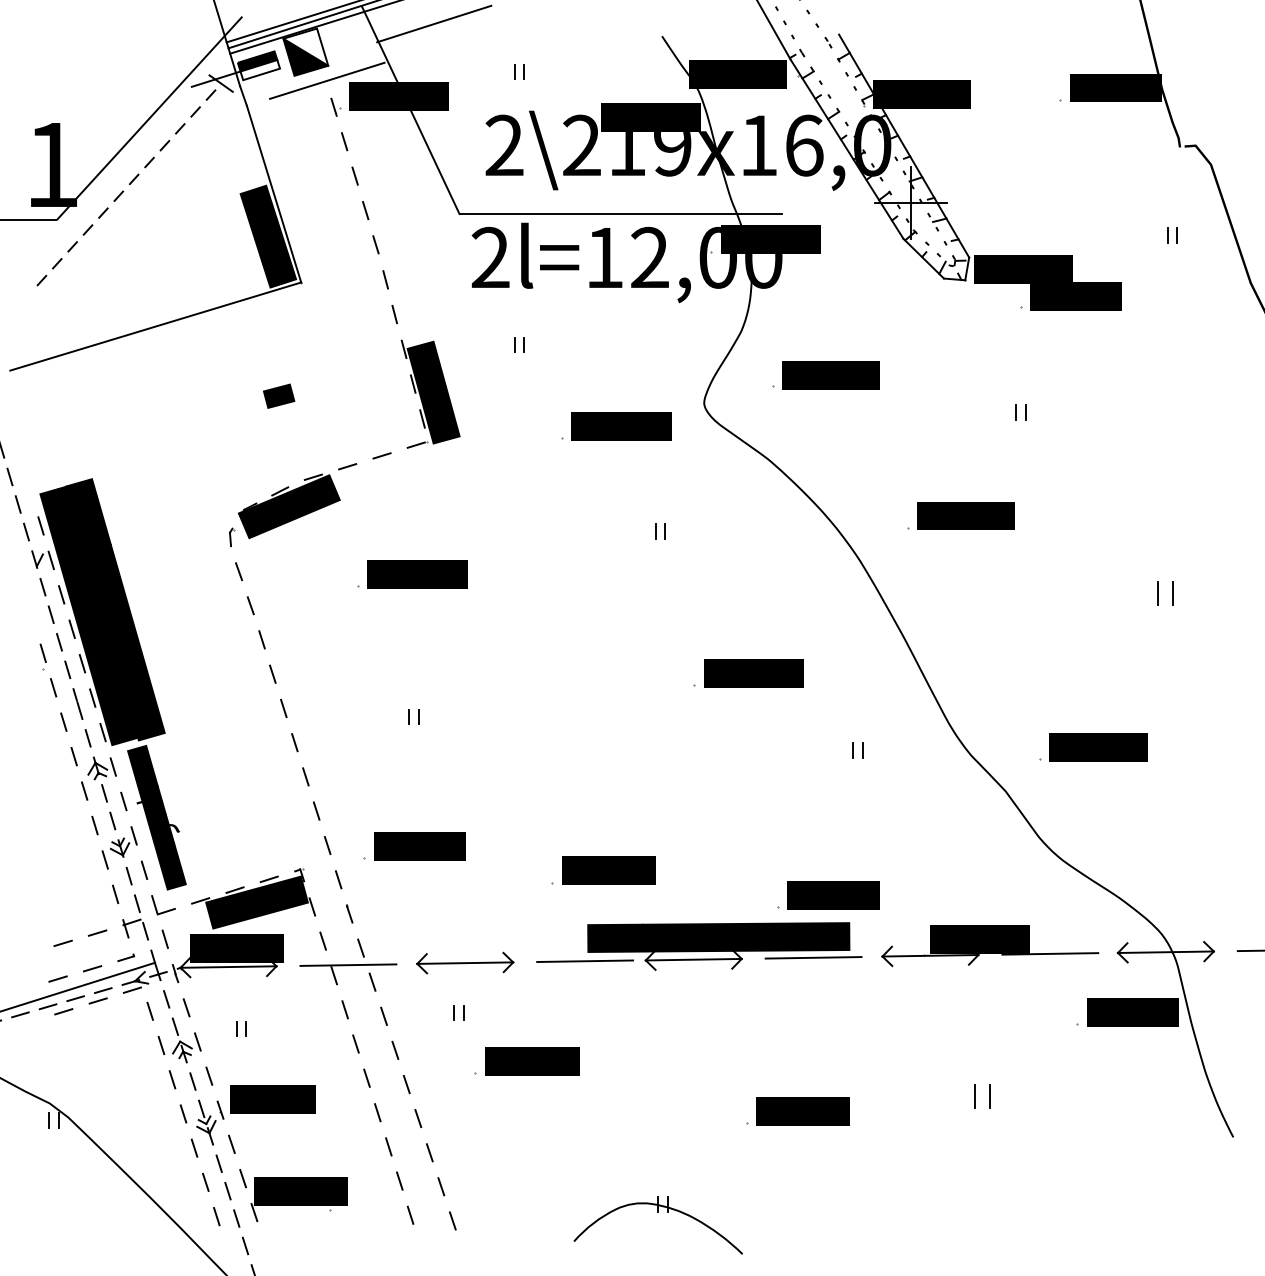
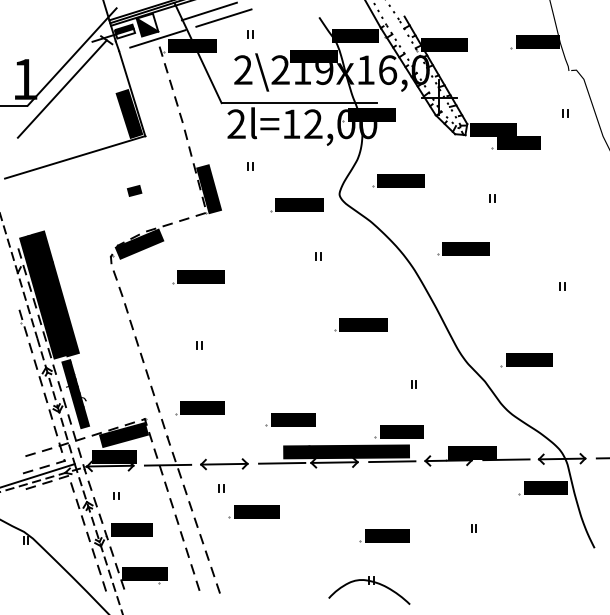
line: (463, 36) -> (223, 17), added
line: (129, 185) -> (62, 89), dashed -> solid
part: (1166, 594) -> (562, 286), size x0.62
part: (857, 750) -> (413, 384), moved
part: (982, 1096) -> (473, 528), size x0.62
part: (658, 1225) -> (369, 590), moved

